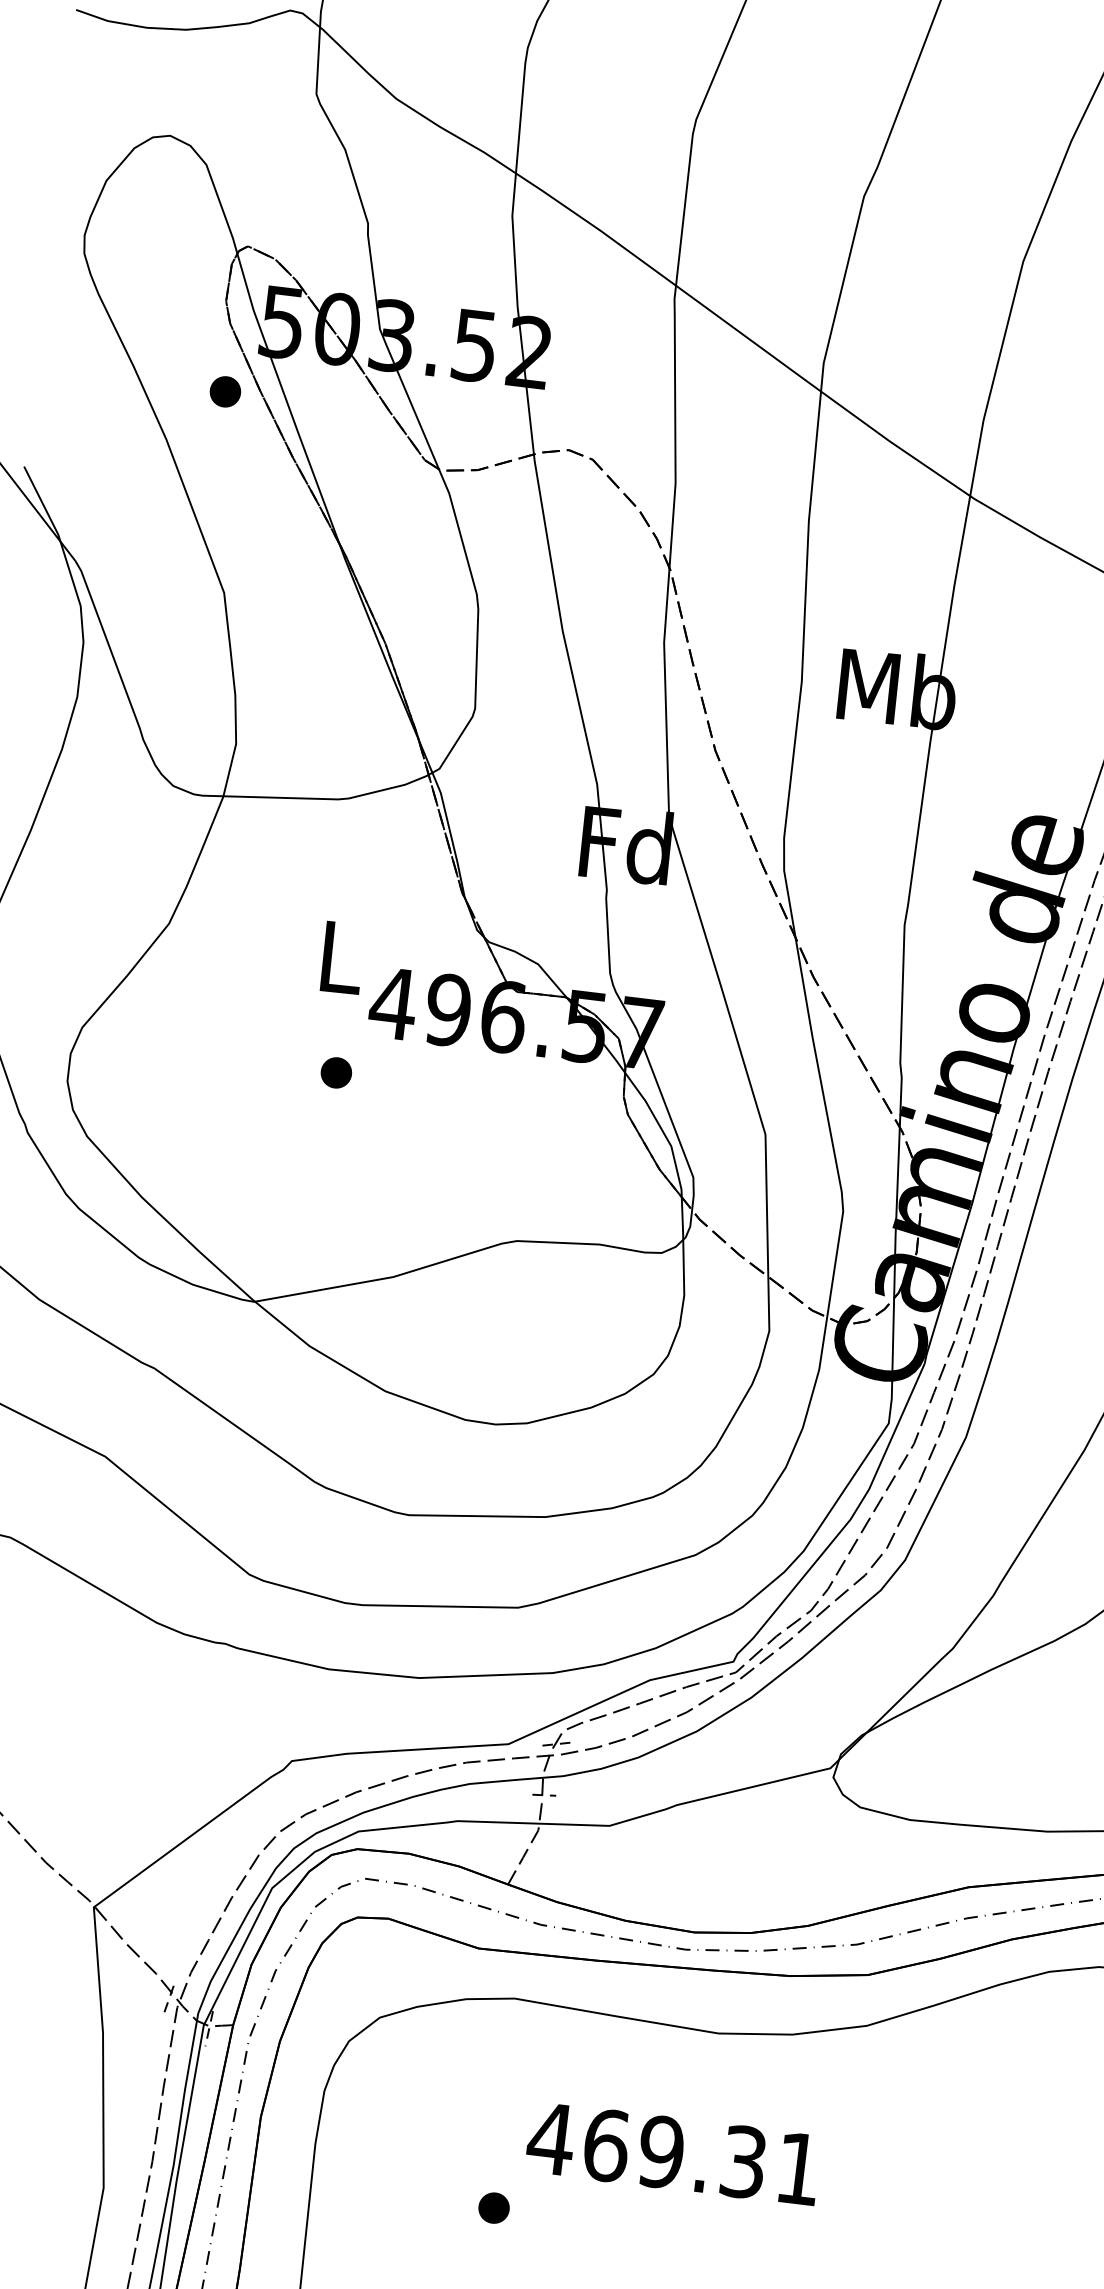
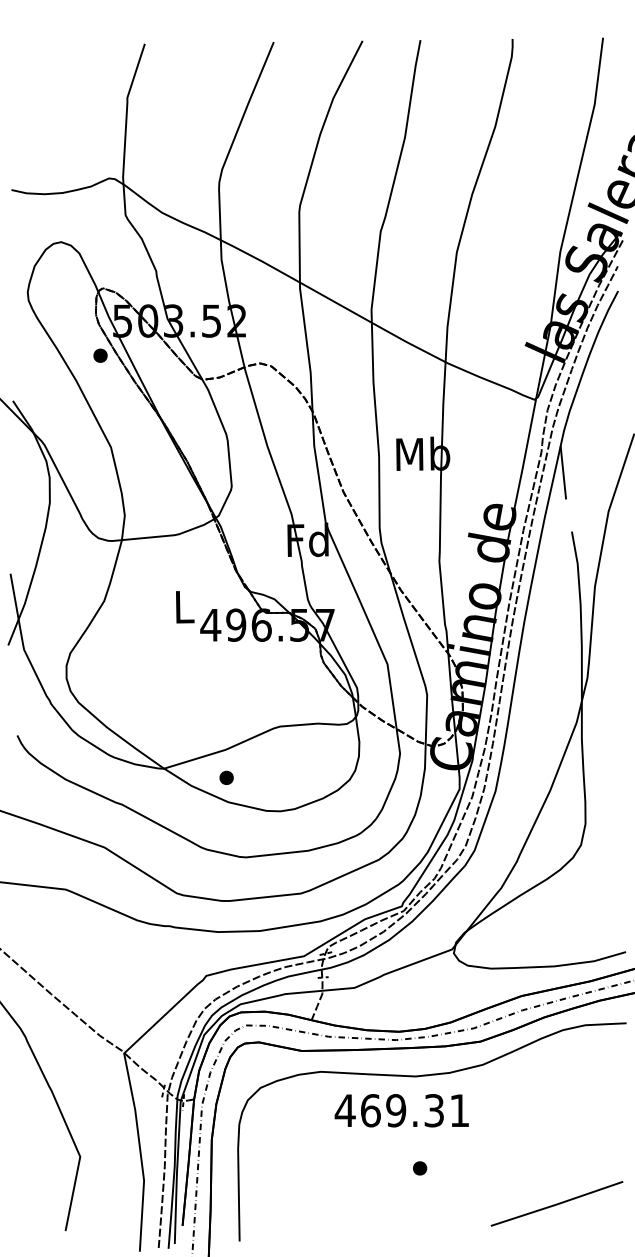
part: (336, 1071) -> (226, 777), moved
text: (672, 2153) -> (401, 1110), moved
part: (494, 2208) -> (420, 1168), moved

